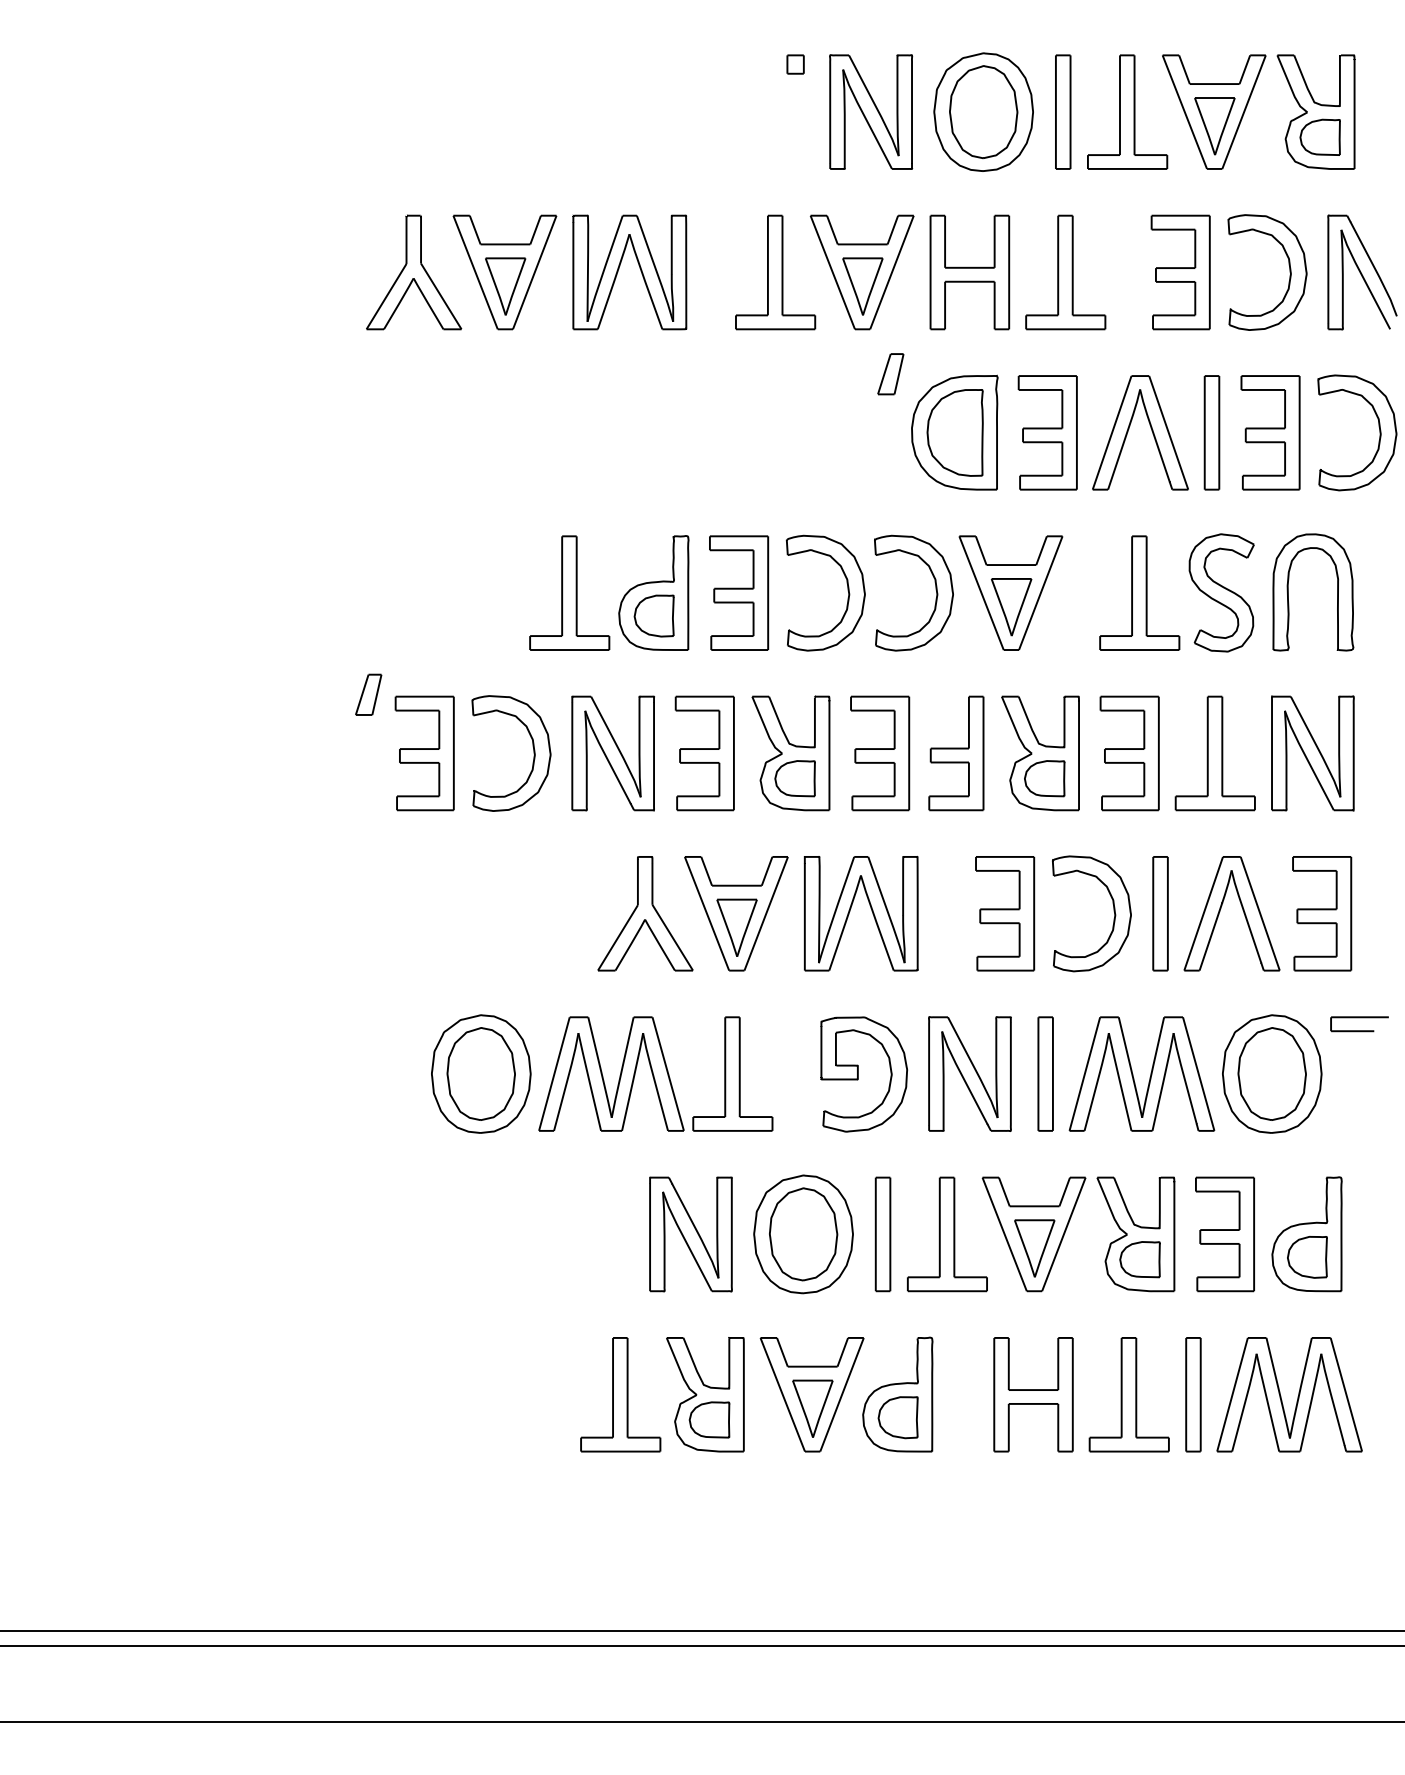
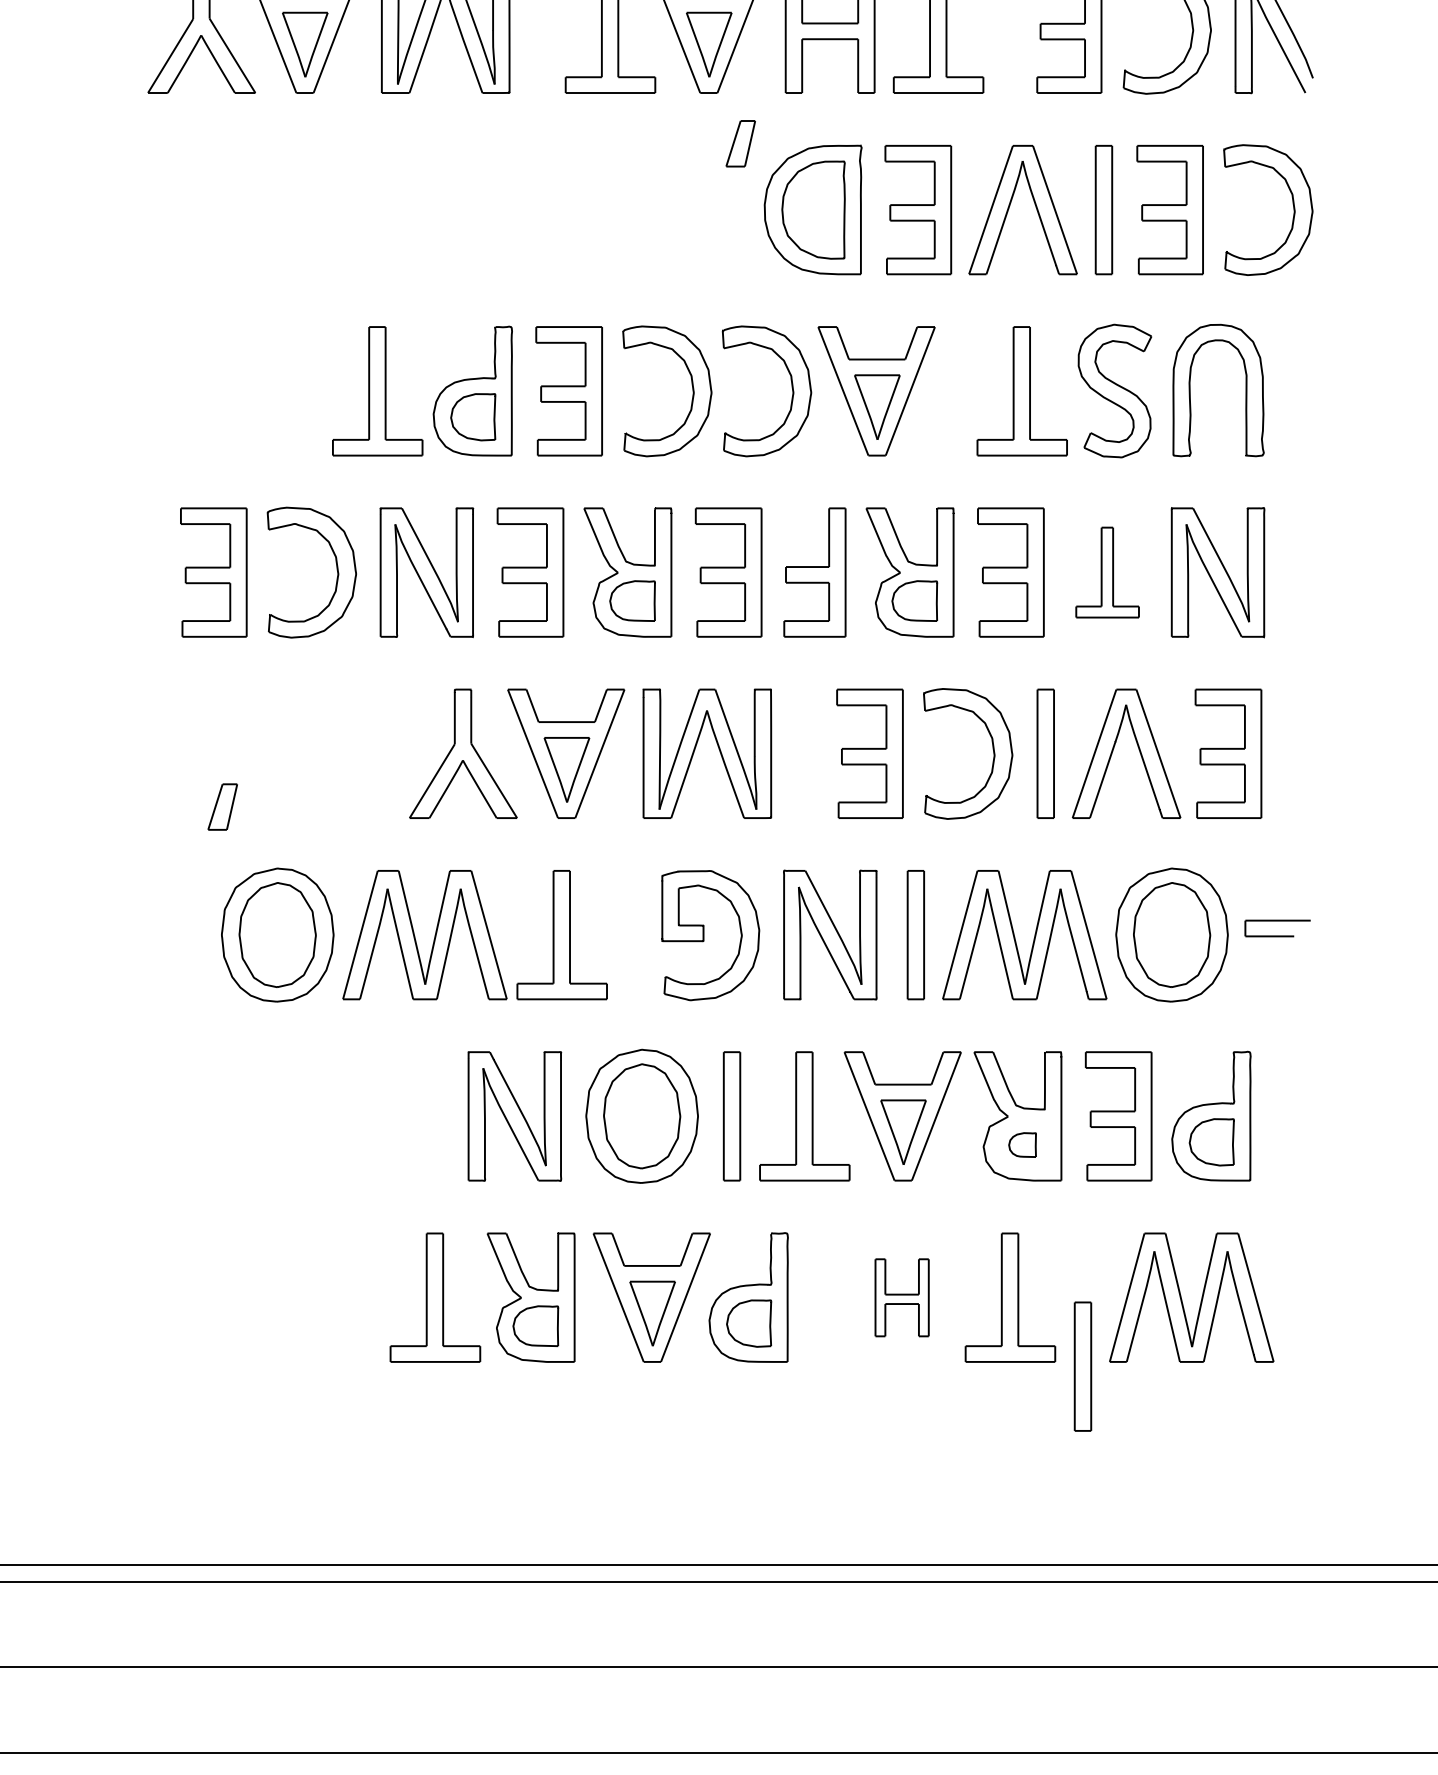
part: (368, 694) -> (222, 806), moved
part: (1214, 753) -> (1106, 572), size x0.7
part: (1359, 1024) -> (1277, 928), moved
part: (1139, 1259) -> (1021, 1144), size x0.6
part: (1033, 1394) -> (902, 1297), size x0.6
part: (1193, 1394) -> (1083, 1366), moved

